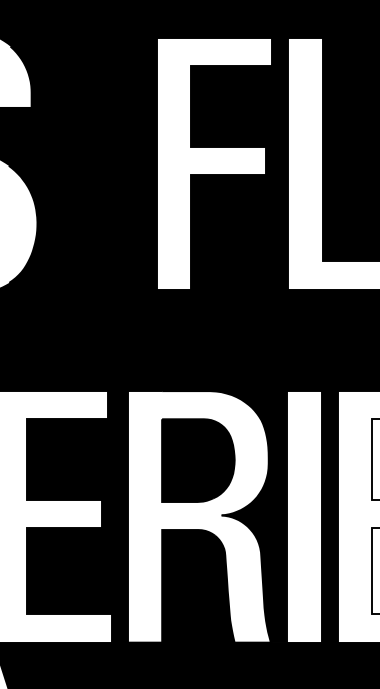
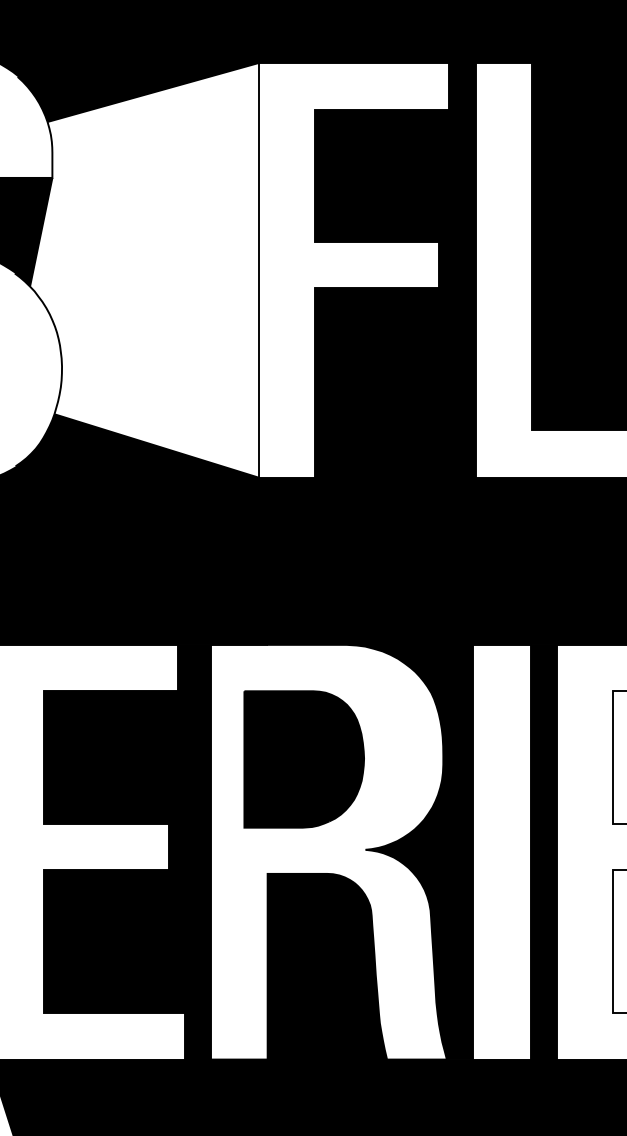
fill: (87, 163) -> (144, 269), removed
part: (198, 460) -> (304, 759), moved

